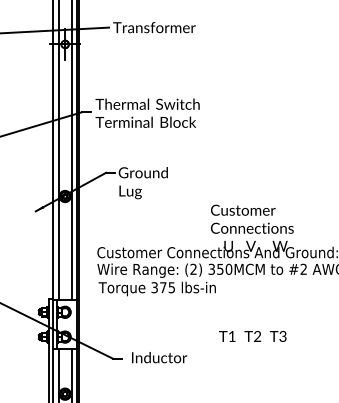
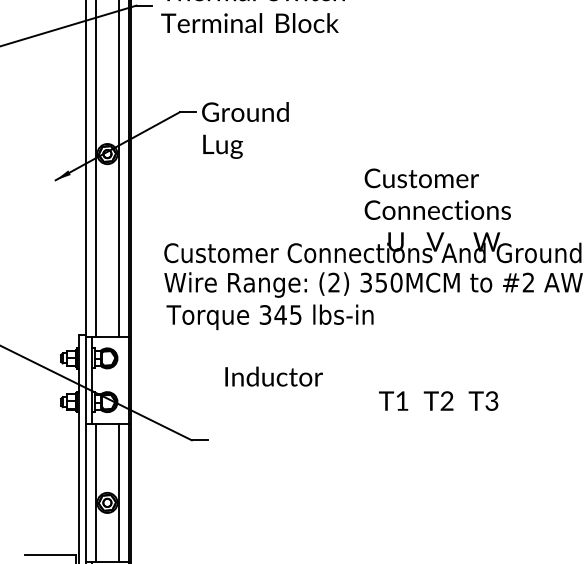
text: (162, 287) -> (279, 314), 375 -> 345
text: (159, 357) -> (273, 376), moved

